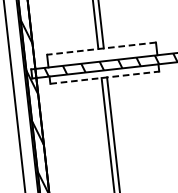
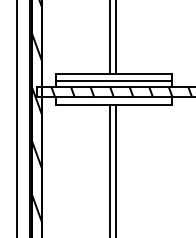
line: (101, 48) -> (113, 73), dashed -> solid
line: (102, 56) -> (113, 81), added
line: (104, 77) -> (113, 104), dashed -> solid

